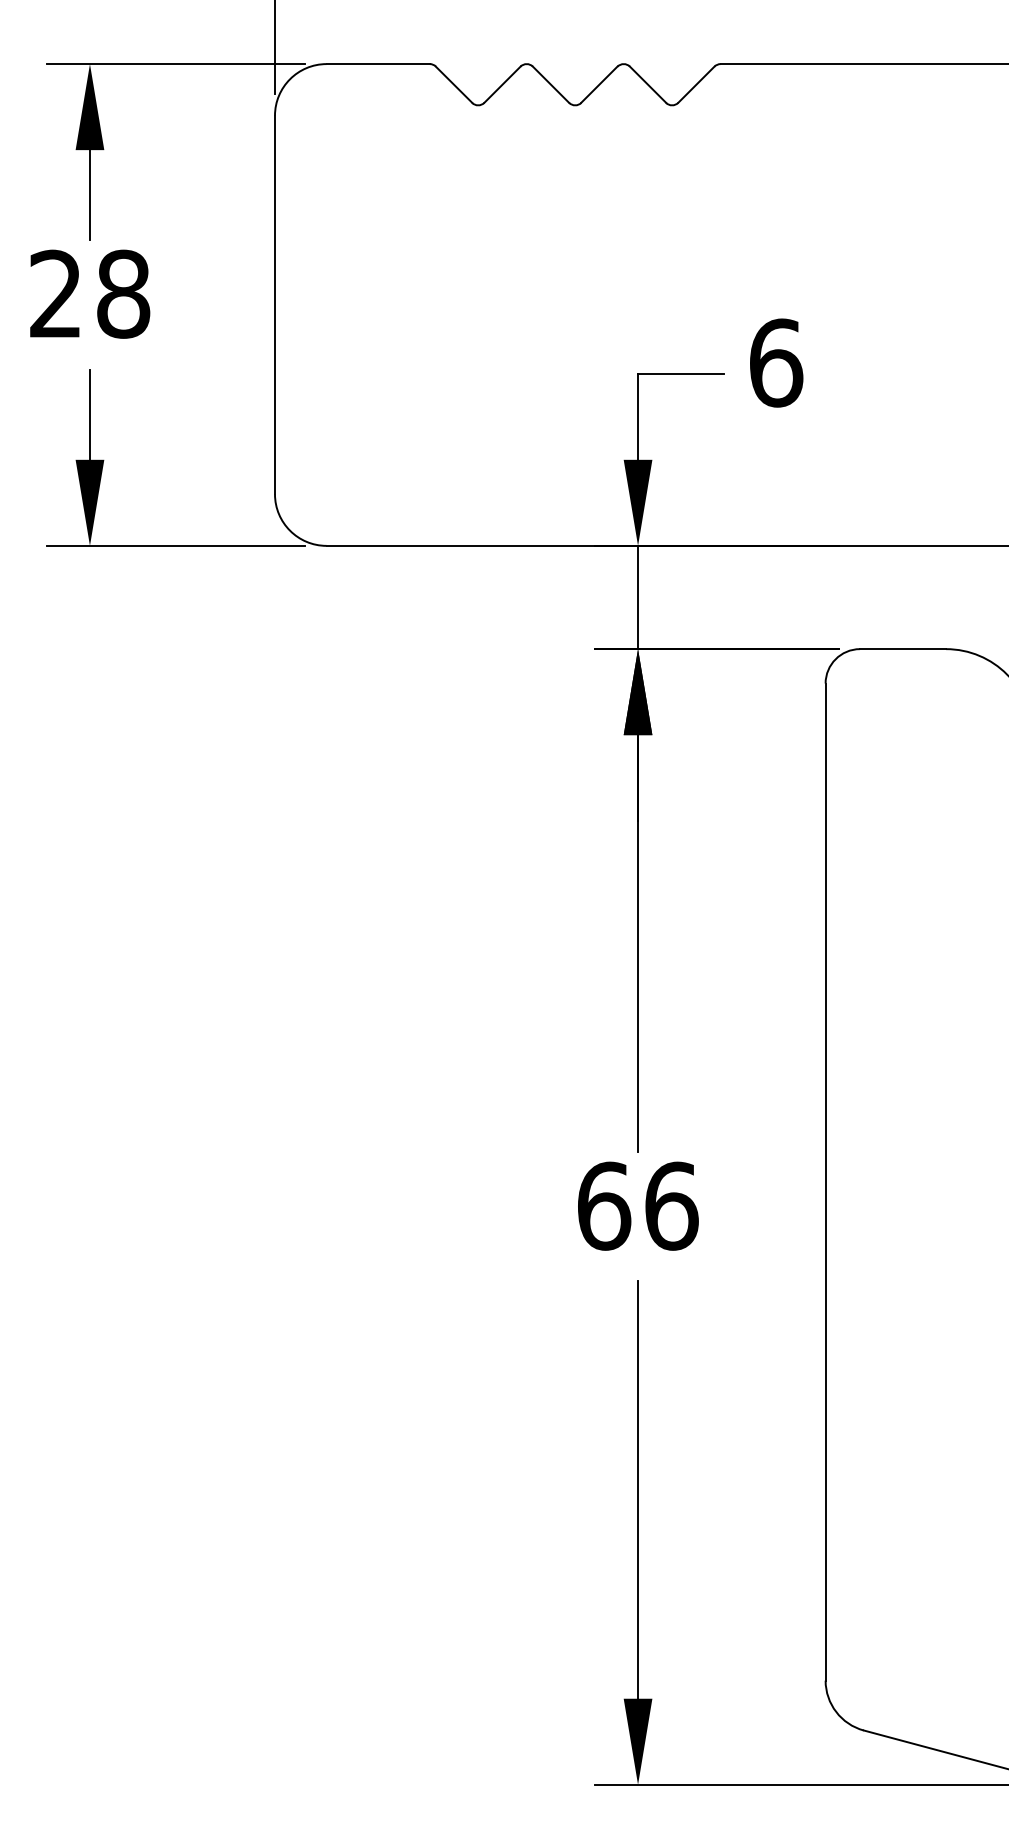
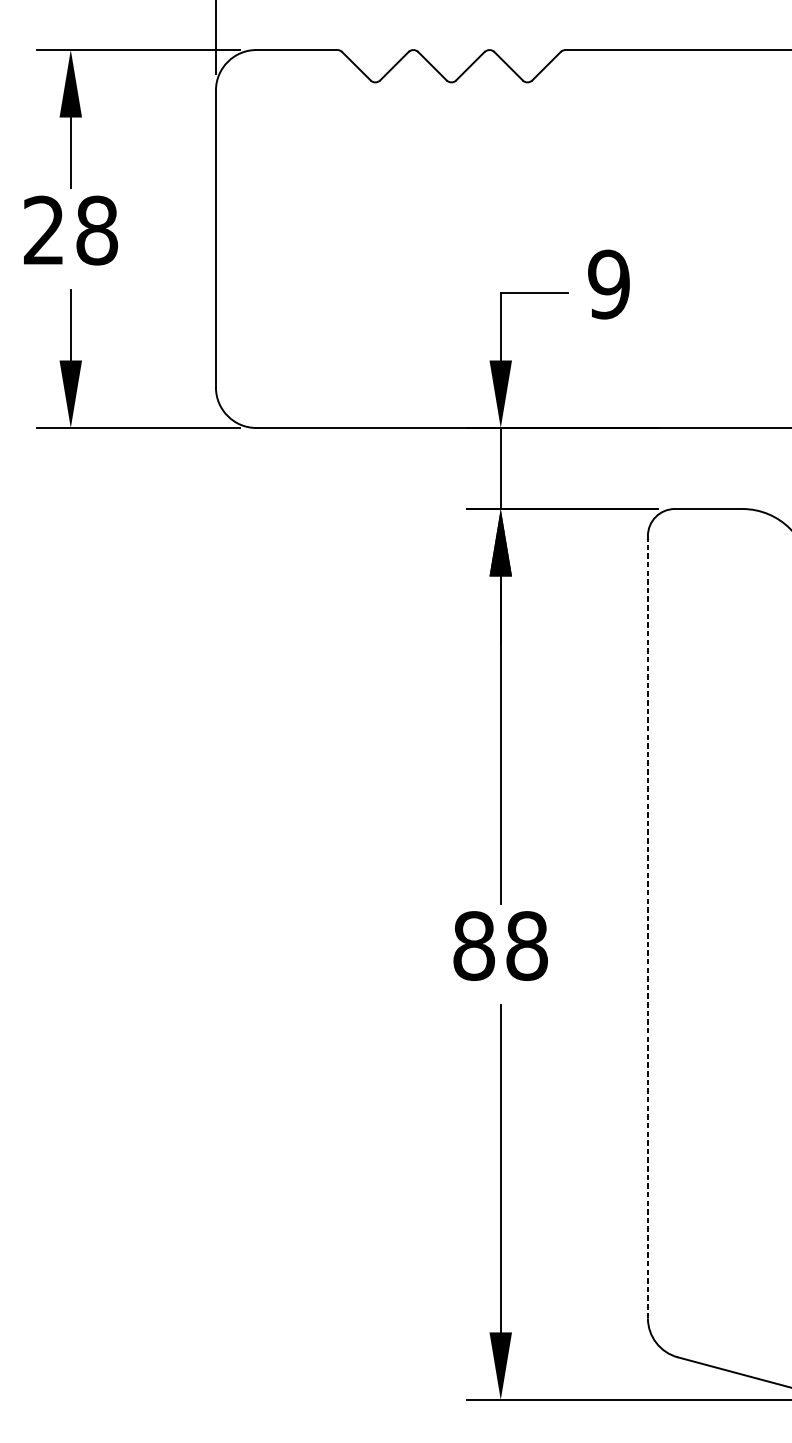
text: (776, 362) -> (609, 284), 6 -> 9
line: (825, 1182) -> (647, 927), solid -> dashed
text: (637, 1205) -> (500, 945), 66 -> 88

